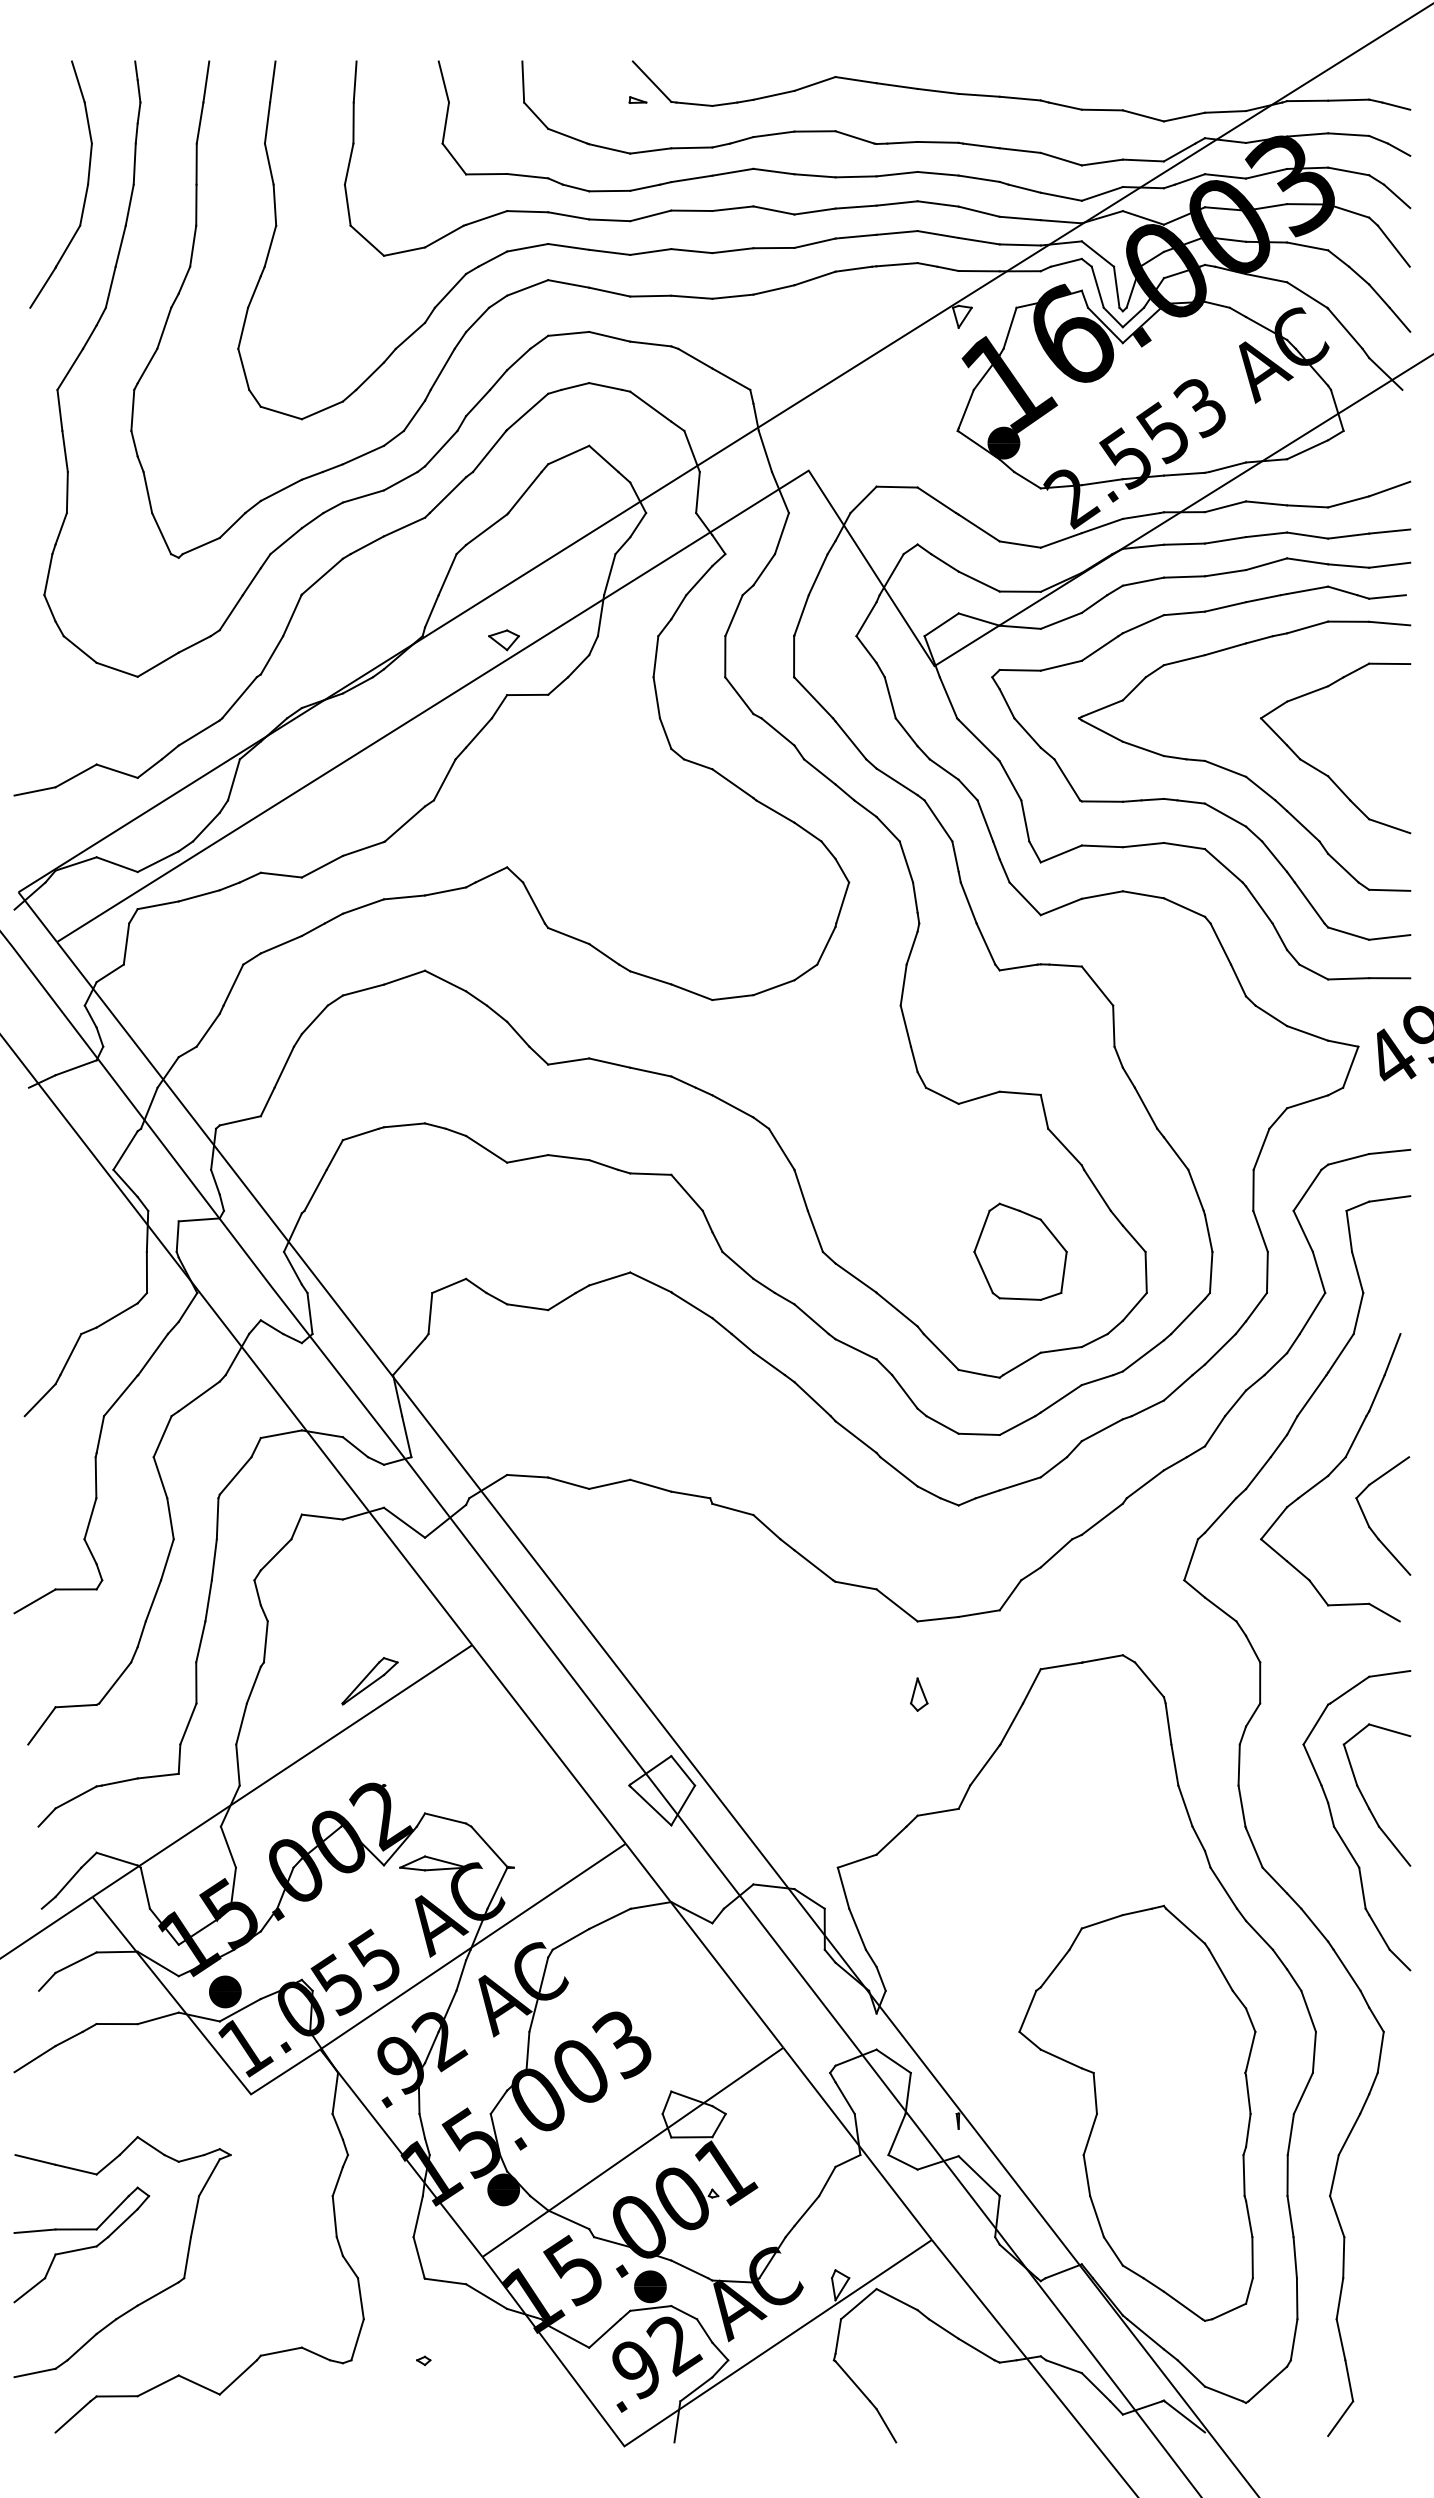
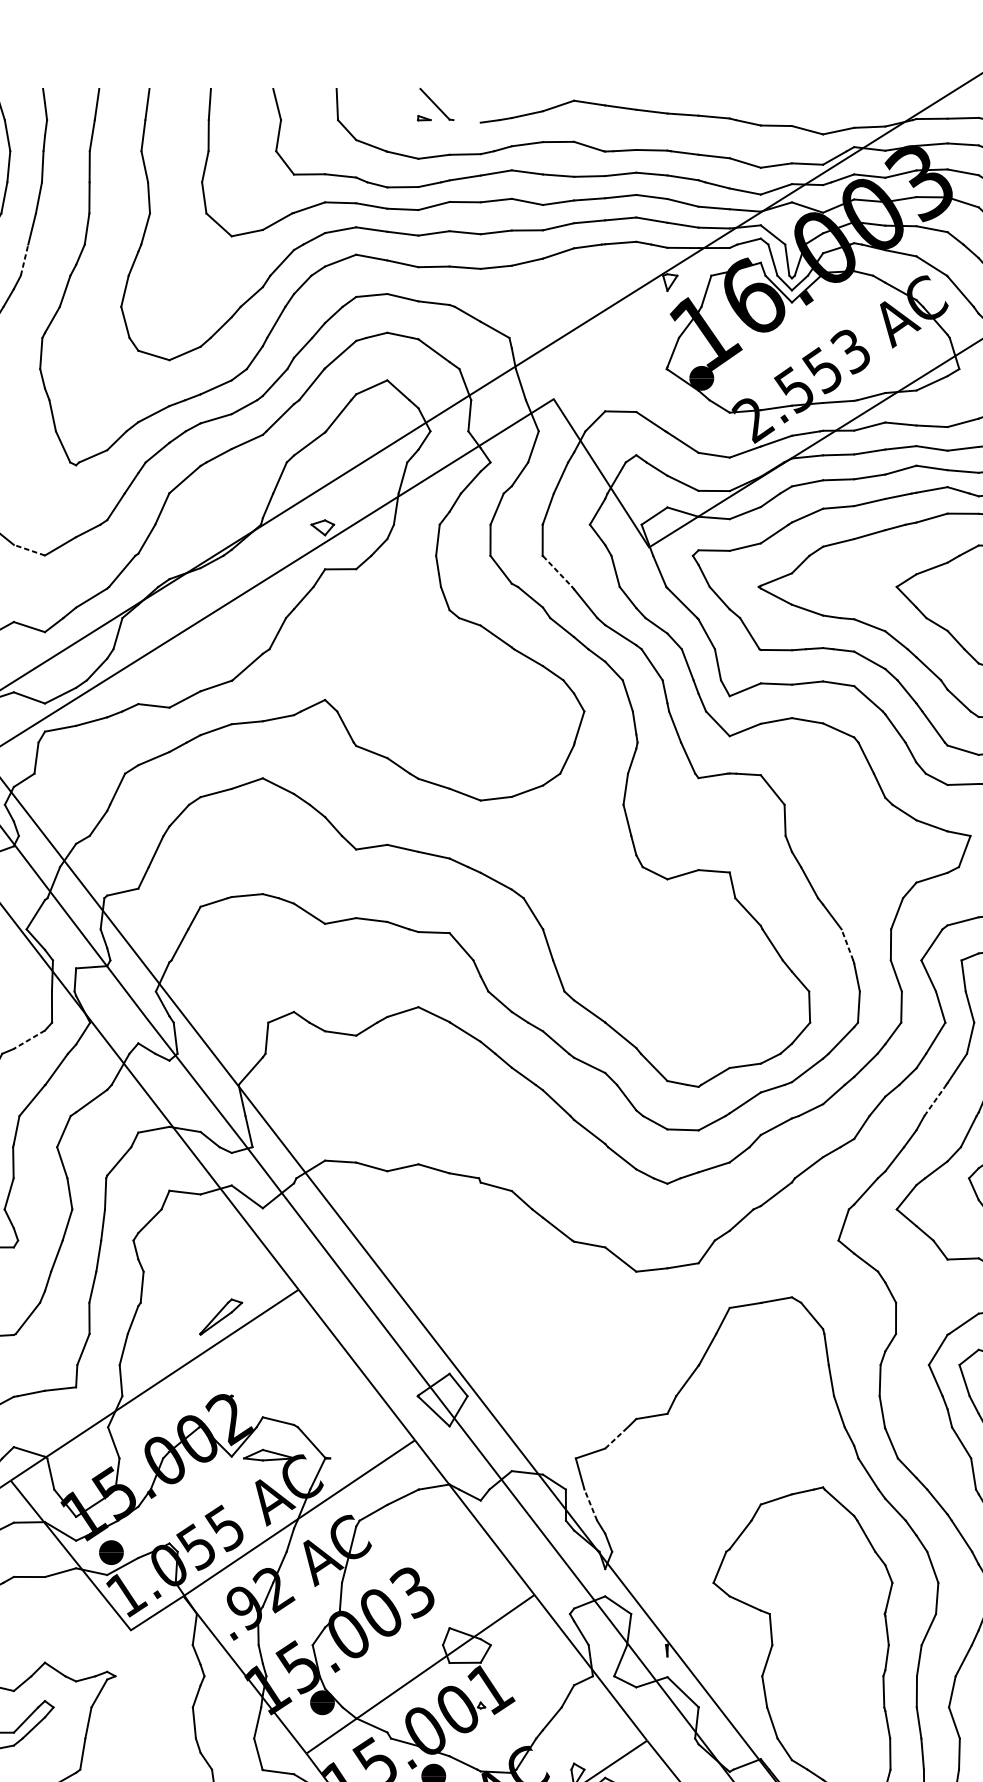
line: (694, 103) -> (467, 120), removed
line: (110, 286) -> (24, 259), solid -> dashed
line: (117, 669) -> (29, 549), solid -> dashed
line: (814, 698) -> (558, 571), solid -> dashed
line: (1196, 1190) -> (847, 944), solid -> dashed
part: (1020, 1251) -> (714, 991), removed
line: (117, 1315) -> (29, 1039), solid -> dashed
line: (1312, 1395) -> (935, 1100), solid -> dashed
part: (919, 1694) -> (637, 1327), removed
line: (891, 1840) -> (616, 1437), solid -> dashed
line: (857, 1928) -> (590, 1504), solid -> dashed

